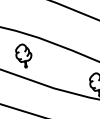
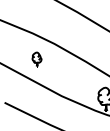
part: (23, 55) -> (36, 59), size x0.6

